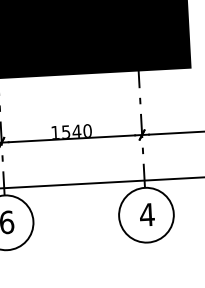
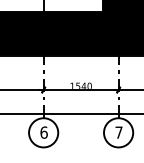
text: (146, 214) -> (118, 132), 4 -> 7

